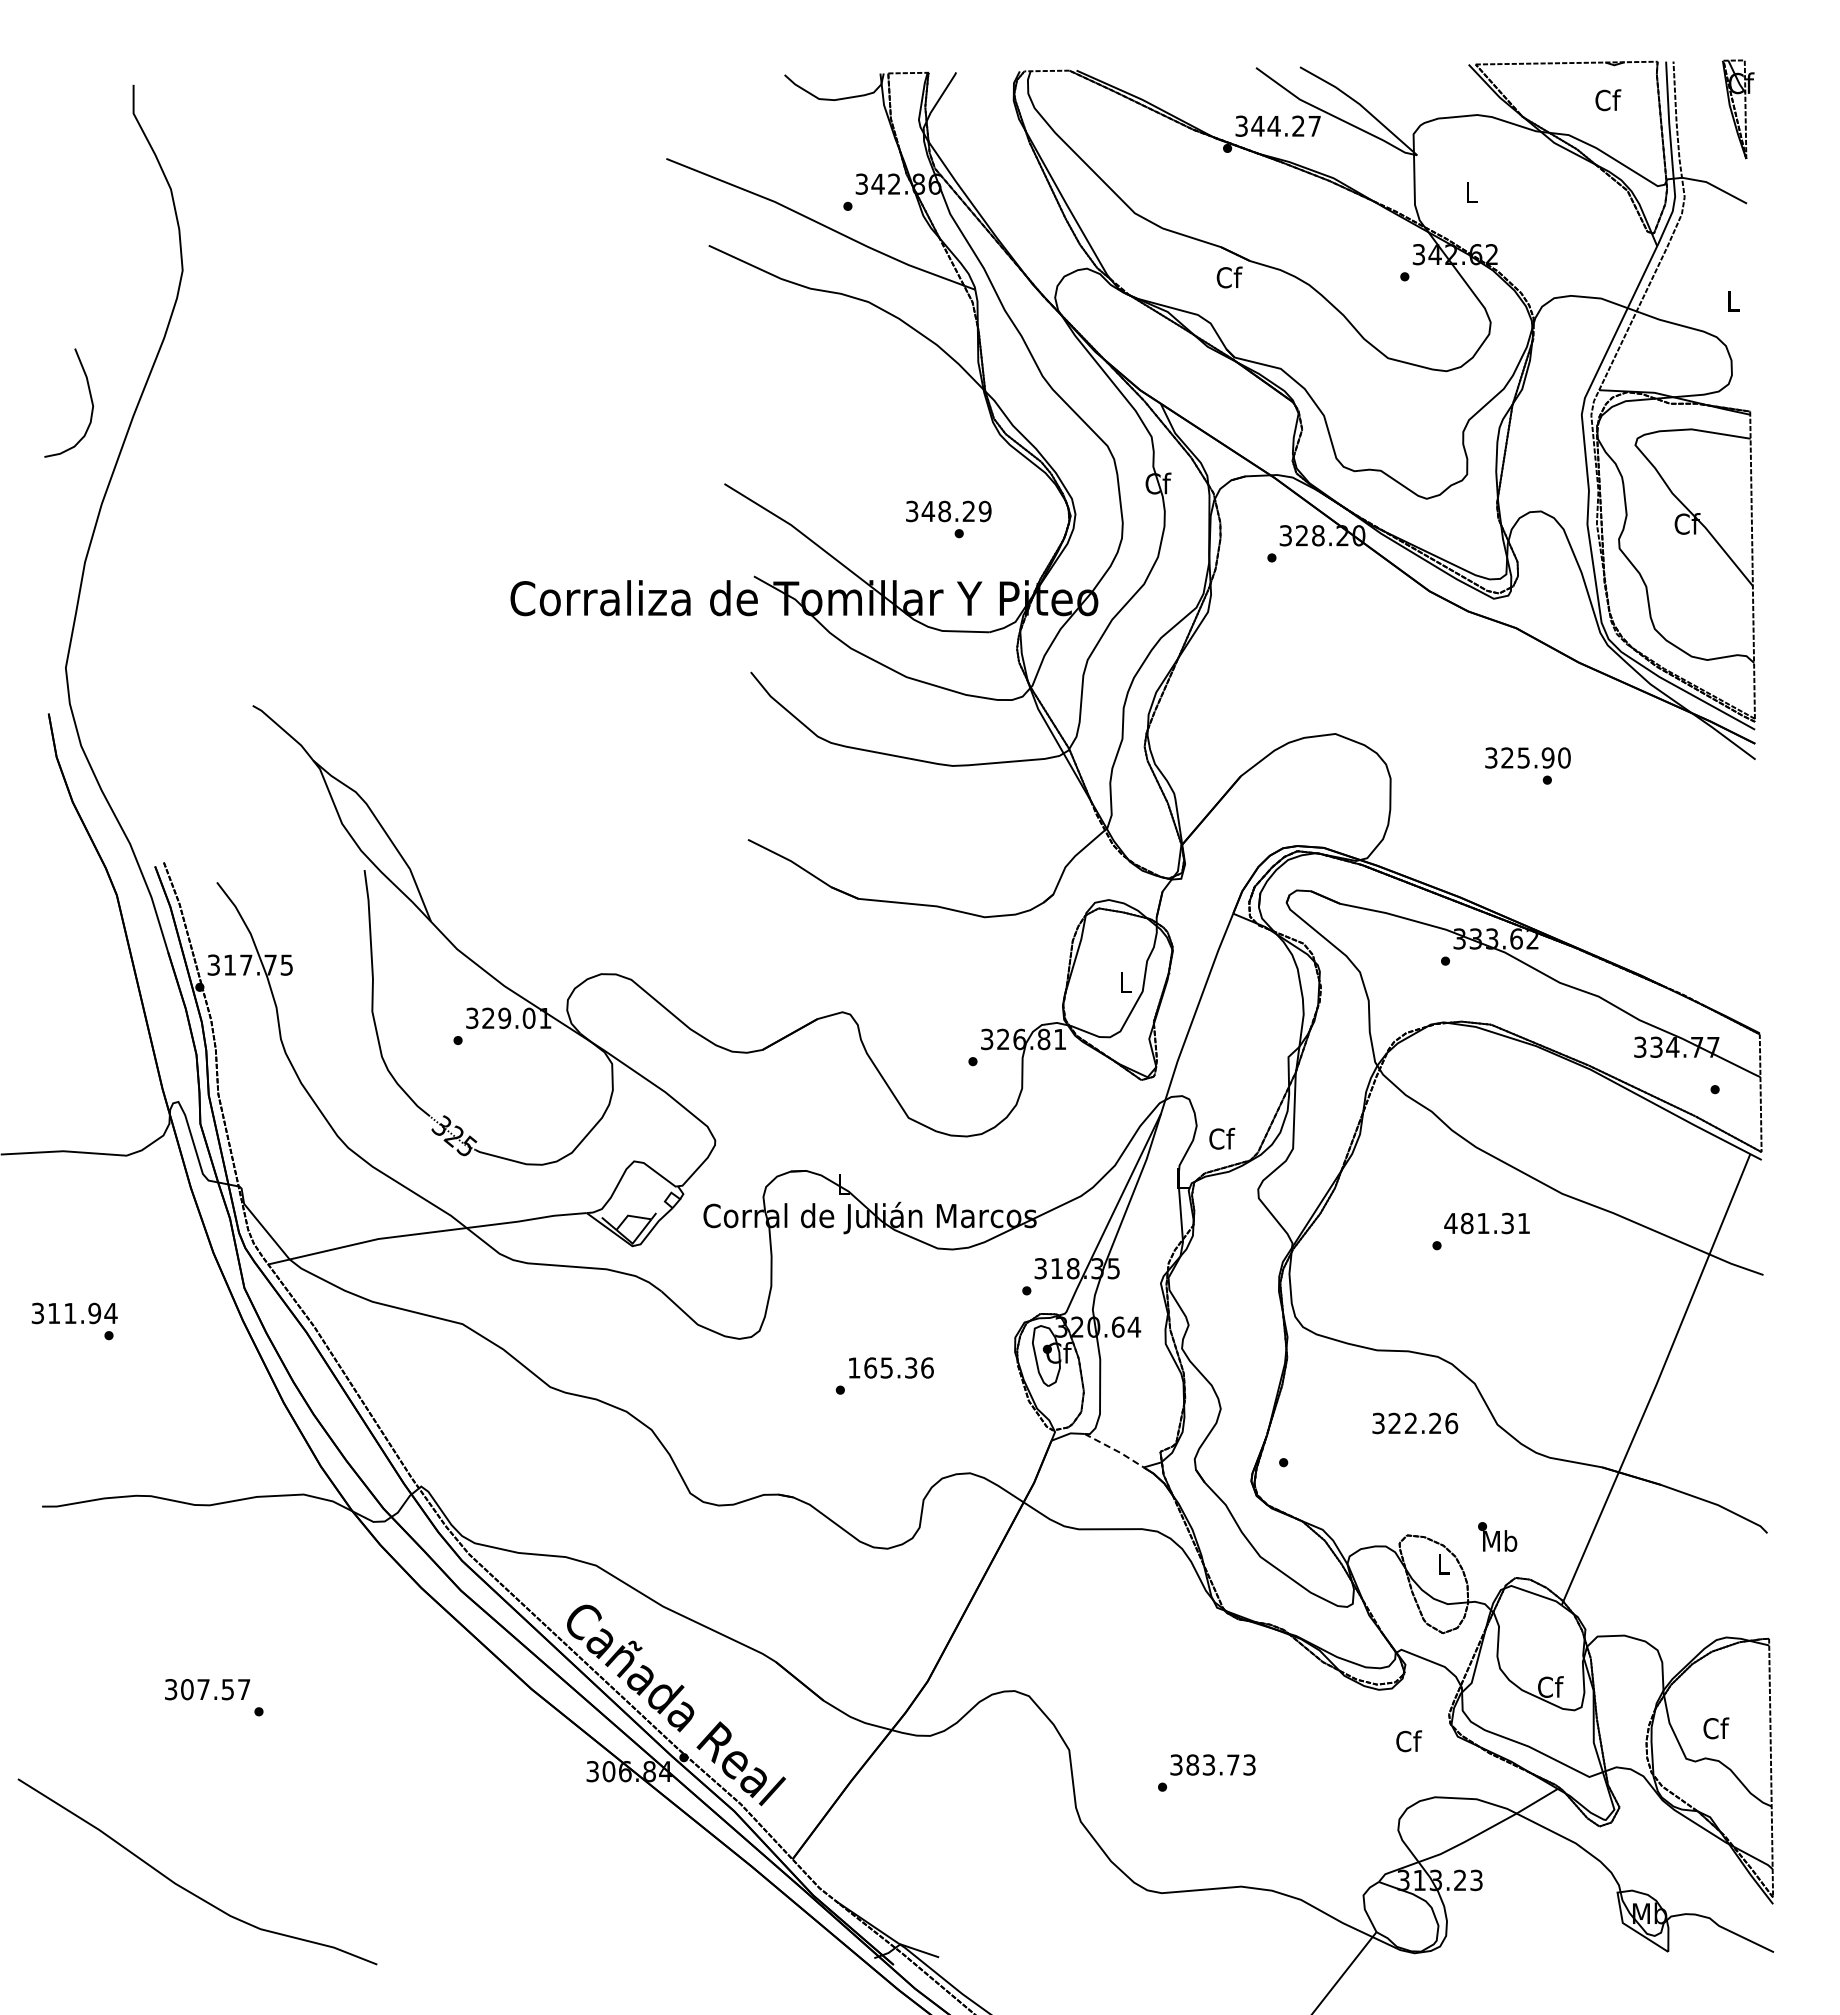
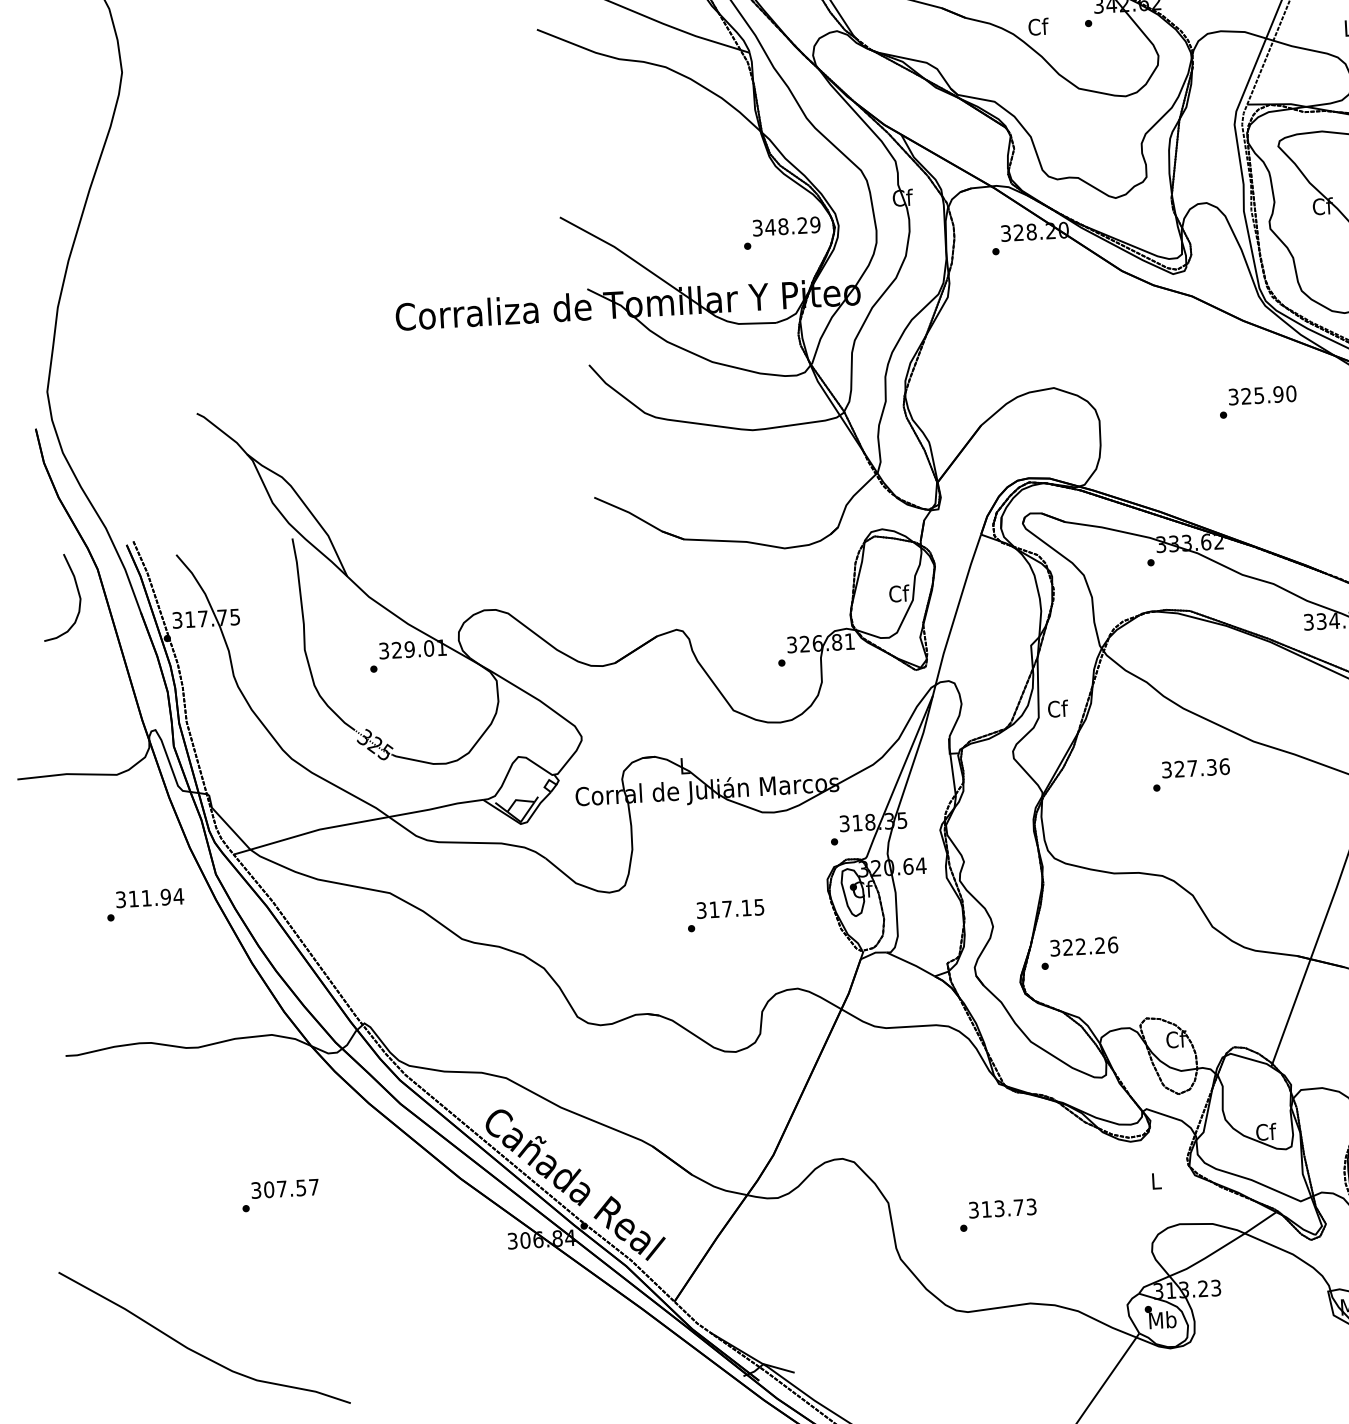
text: (1229, 277) -> (1038, 26), moved
curve: (89, 395) -> (77, 590), moved
text: (948, 511) -> (786, 226), moved
text: (1527, 757) -> (1262, 395), moved
text: (1126, 982) -> (899, 593), L -> Cf
text: (1222, 1138) -> (1058, 708), moved
text: (1487, 1223) -> (1195, 768), 481.31 -> 327.36
text: (74, 1313) -> (149, 898), moved
text: (890, 1367) -> (730, 908), 165.36 -> 317.15
text: (1415, 1423) -> (1084, 946), moved
line: (1115, 1450) -> (911, 964), dashed -> solid
text: (1497, 1536) -> (1160, 1316), moved
text: (1444, 1564) -> (1176, 1039), L -> Cf
text: (207, 1689) -> (285, 1188), moved
text: (1409, 1741) -> (1157, 1181), Cf -> L
text: (1192, 1764) -> (986, 1209), 383.73 -> 313.73

